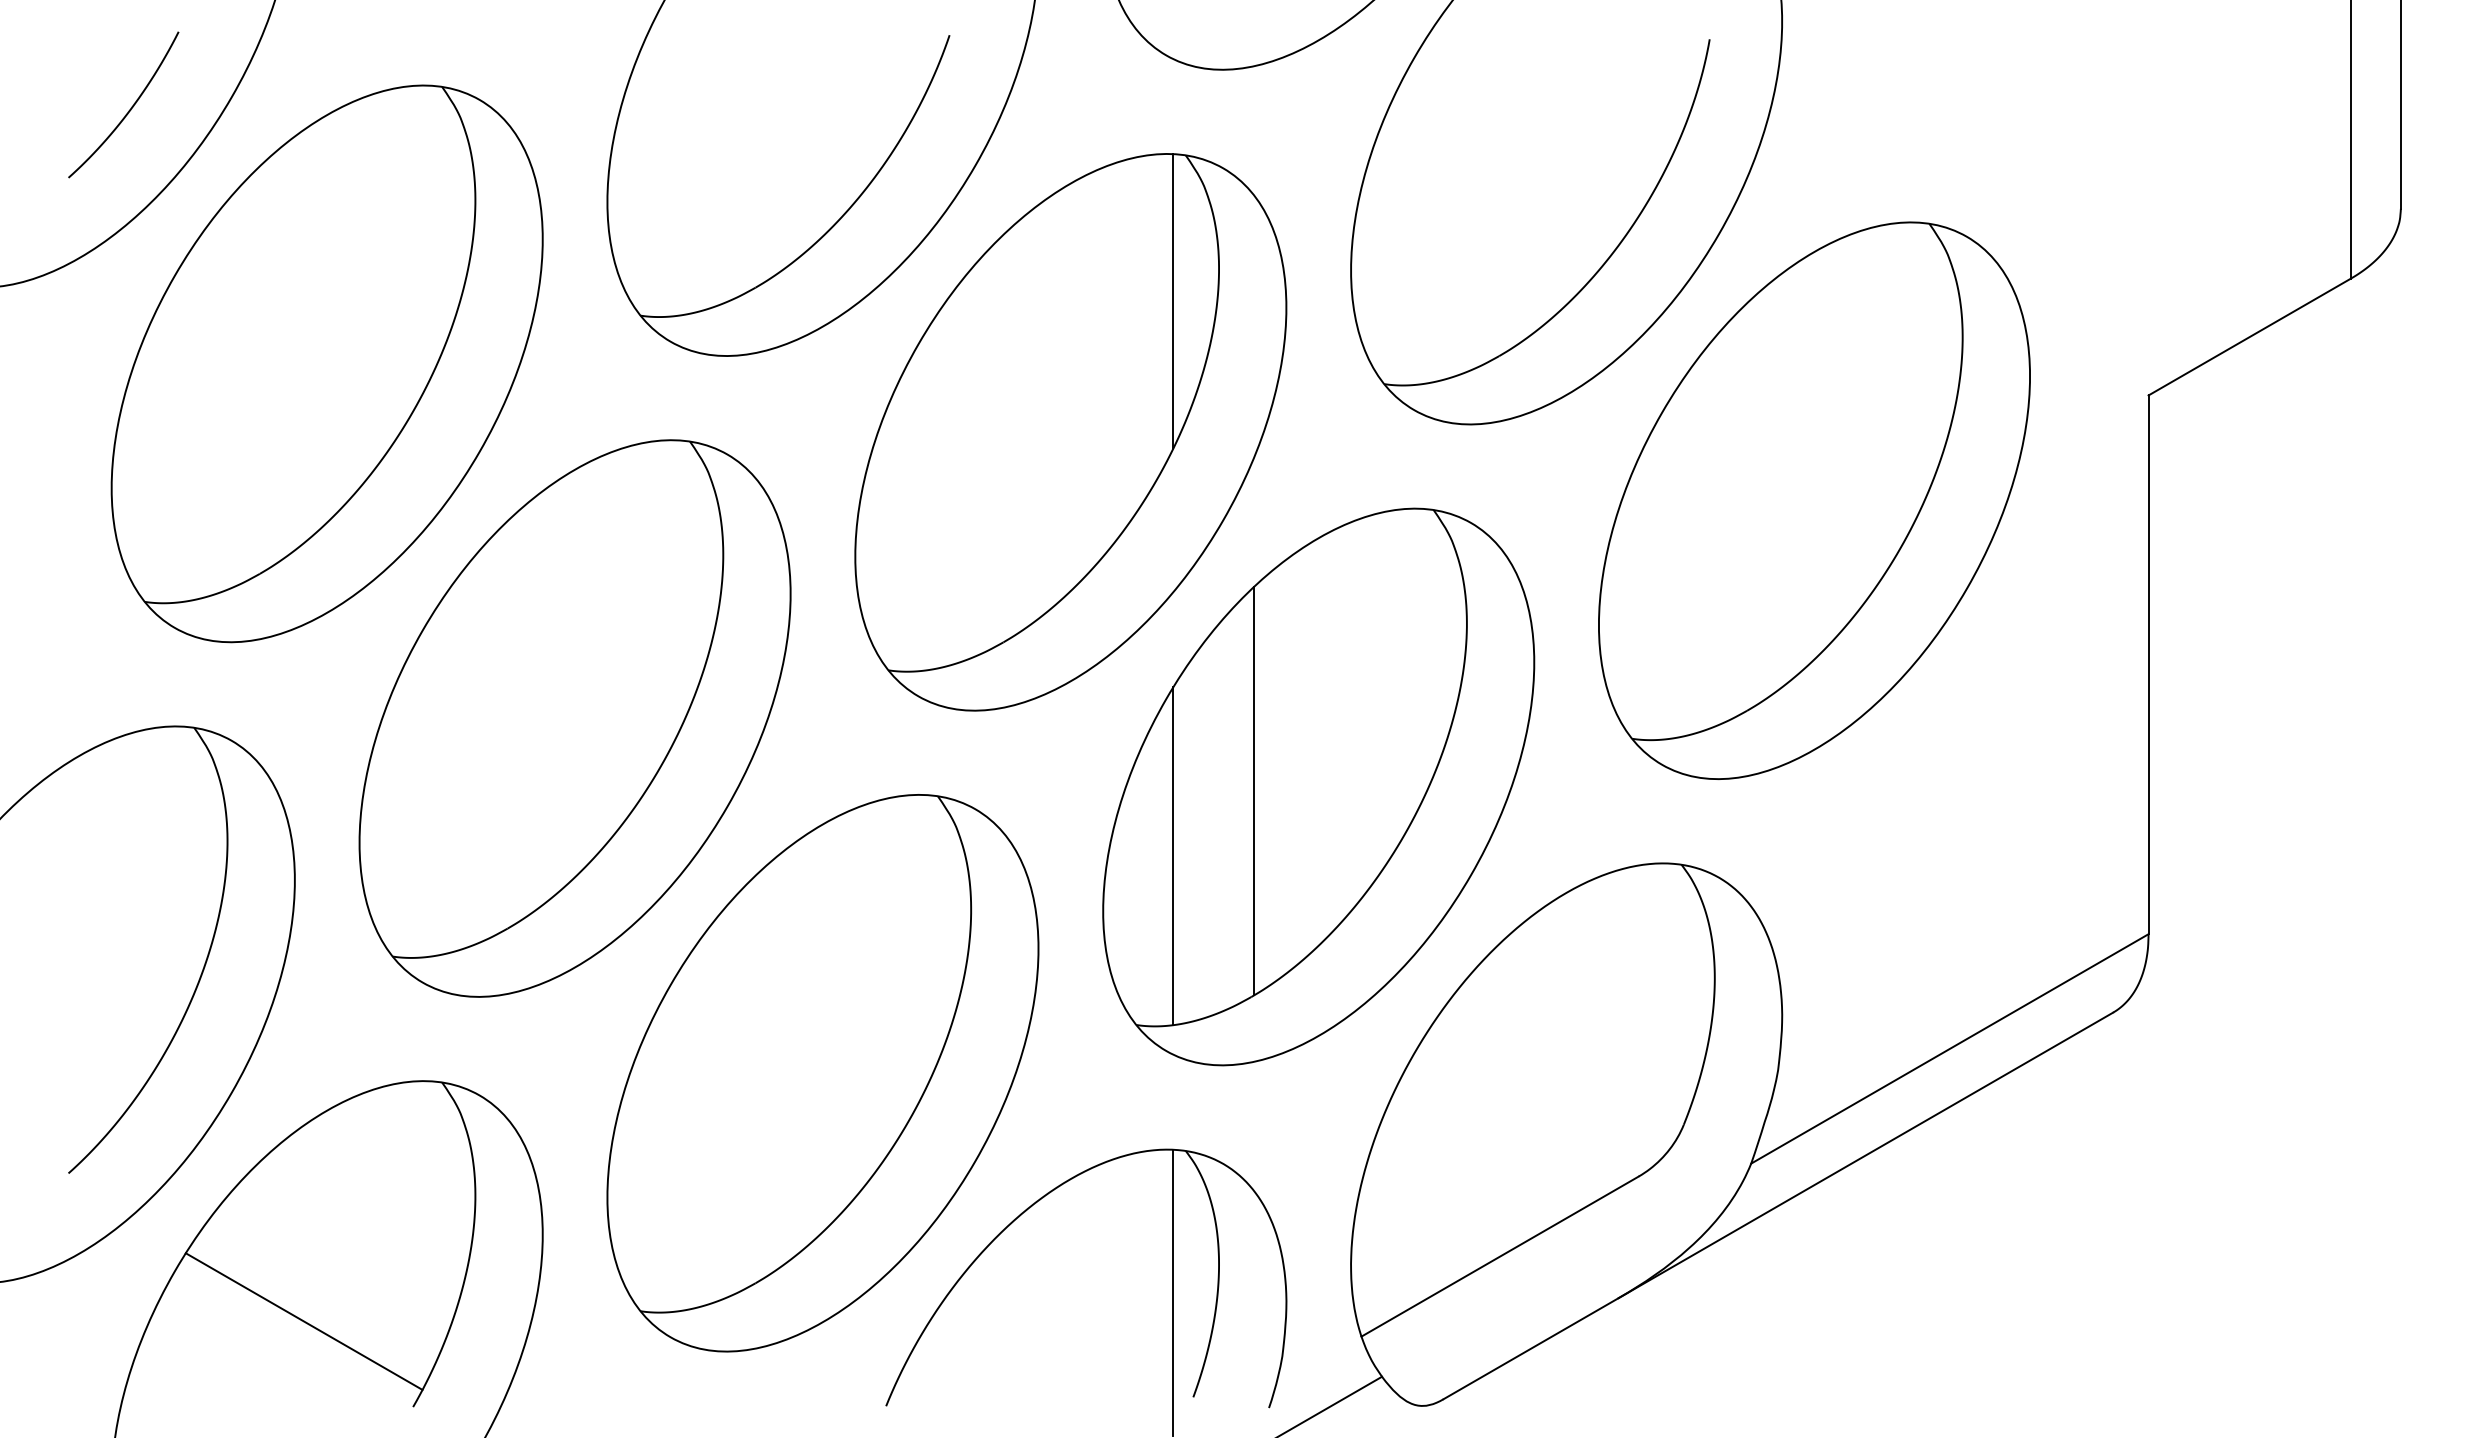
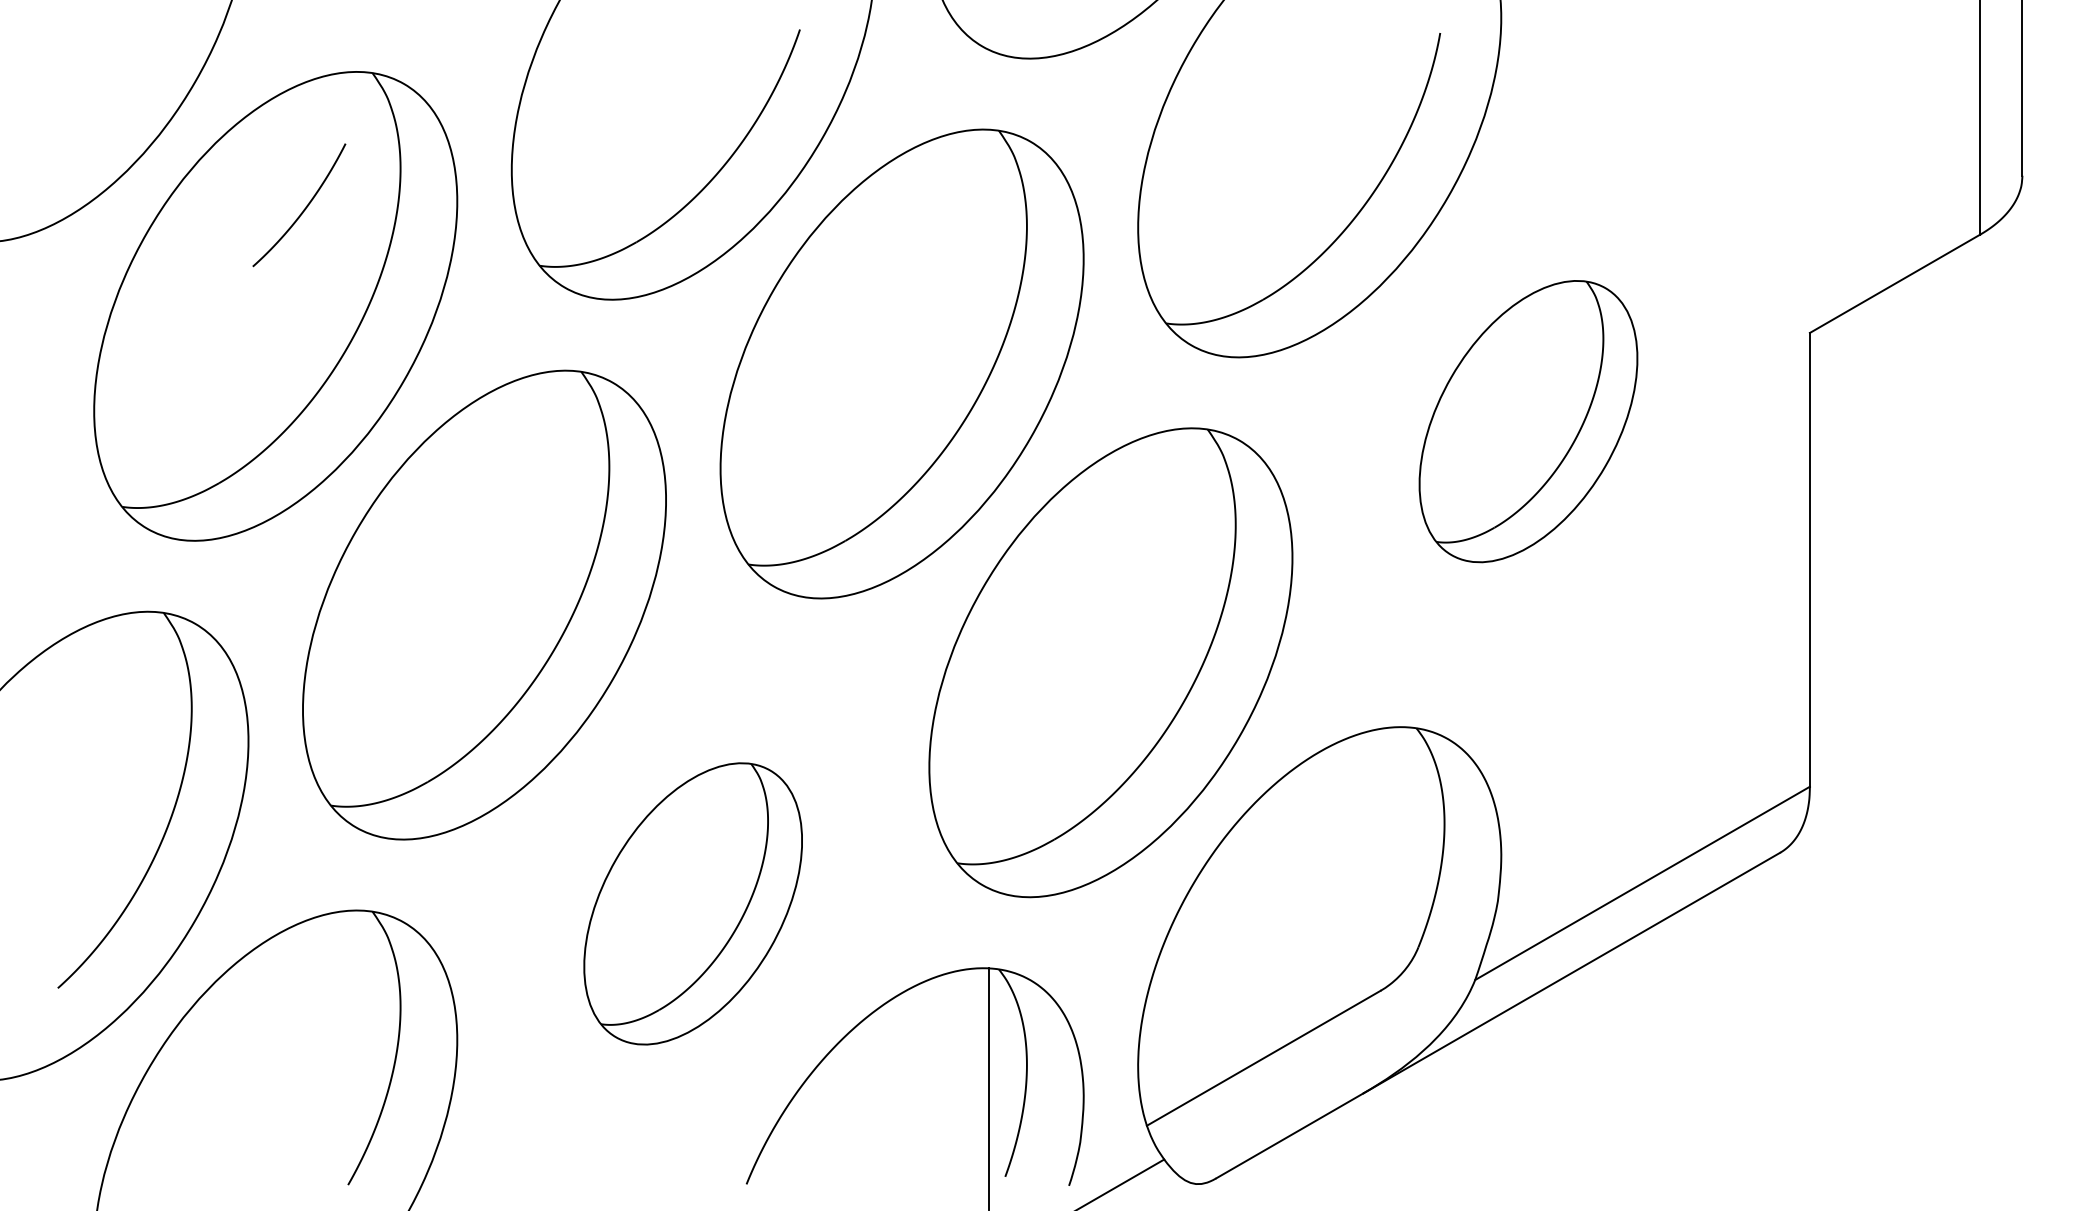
curve: (128, 109) -> (303, 209), moved
line: (1173, 301) -> (988, 253), removed
part: (1814, 500) -> (1528, 421), size x0.6
line: (1254, 791) -> (1056, 666), removed
line: (1173, 855) -> (988, 720), removed
part: (821, 1072) -> (692, 903), size x0.6
line: (304, 1320) -> (256, 1112), removed

